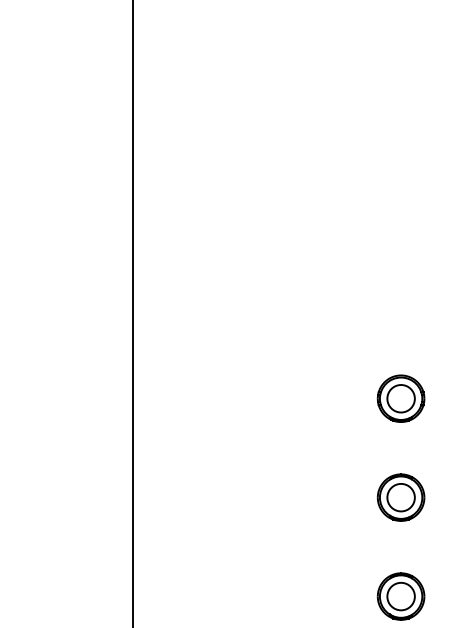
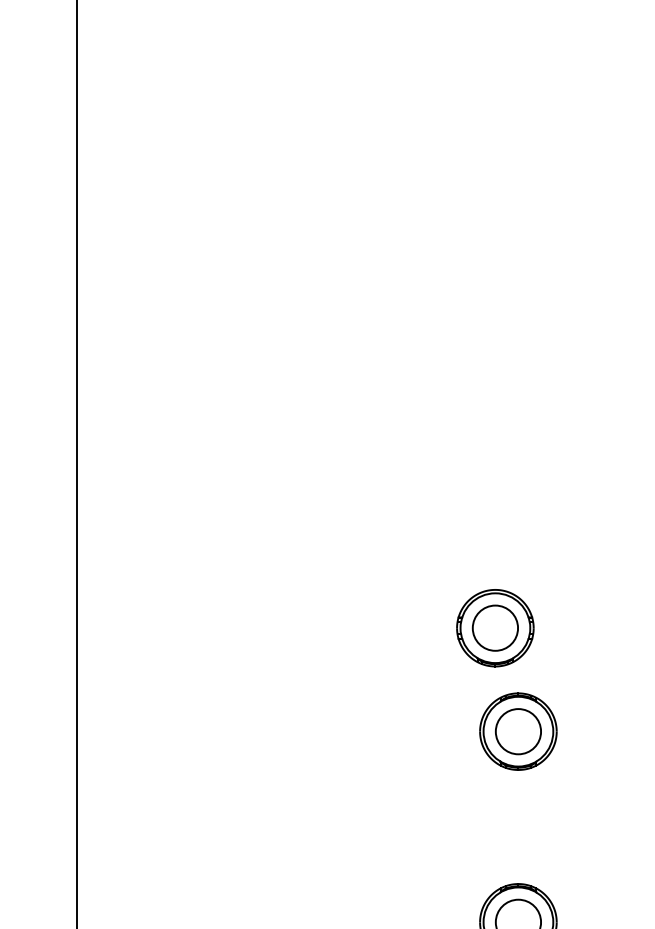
part: (400, 398) -> (494, 627), moved
part: (400, 497) -> (517, 731), moved

